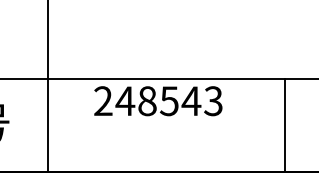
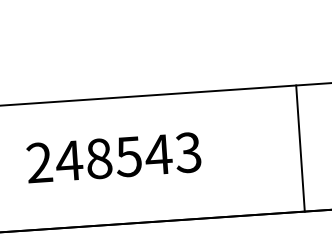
text: (158, 101) -> (114, 158), moved
line: (285, 125) -> (300, 148), moved

